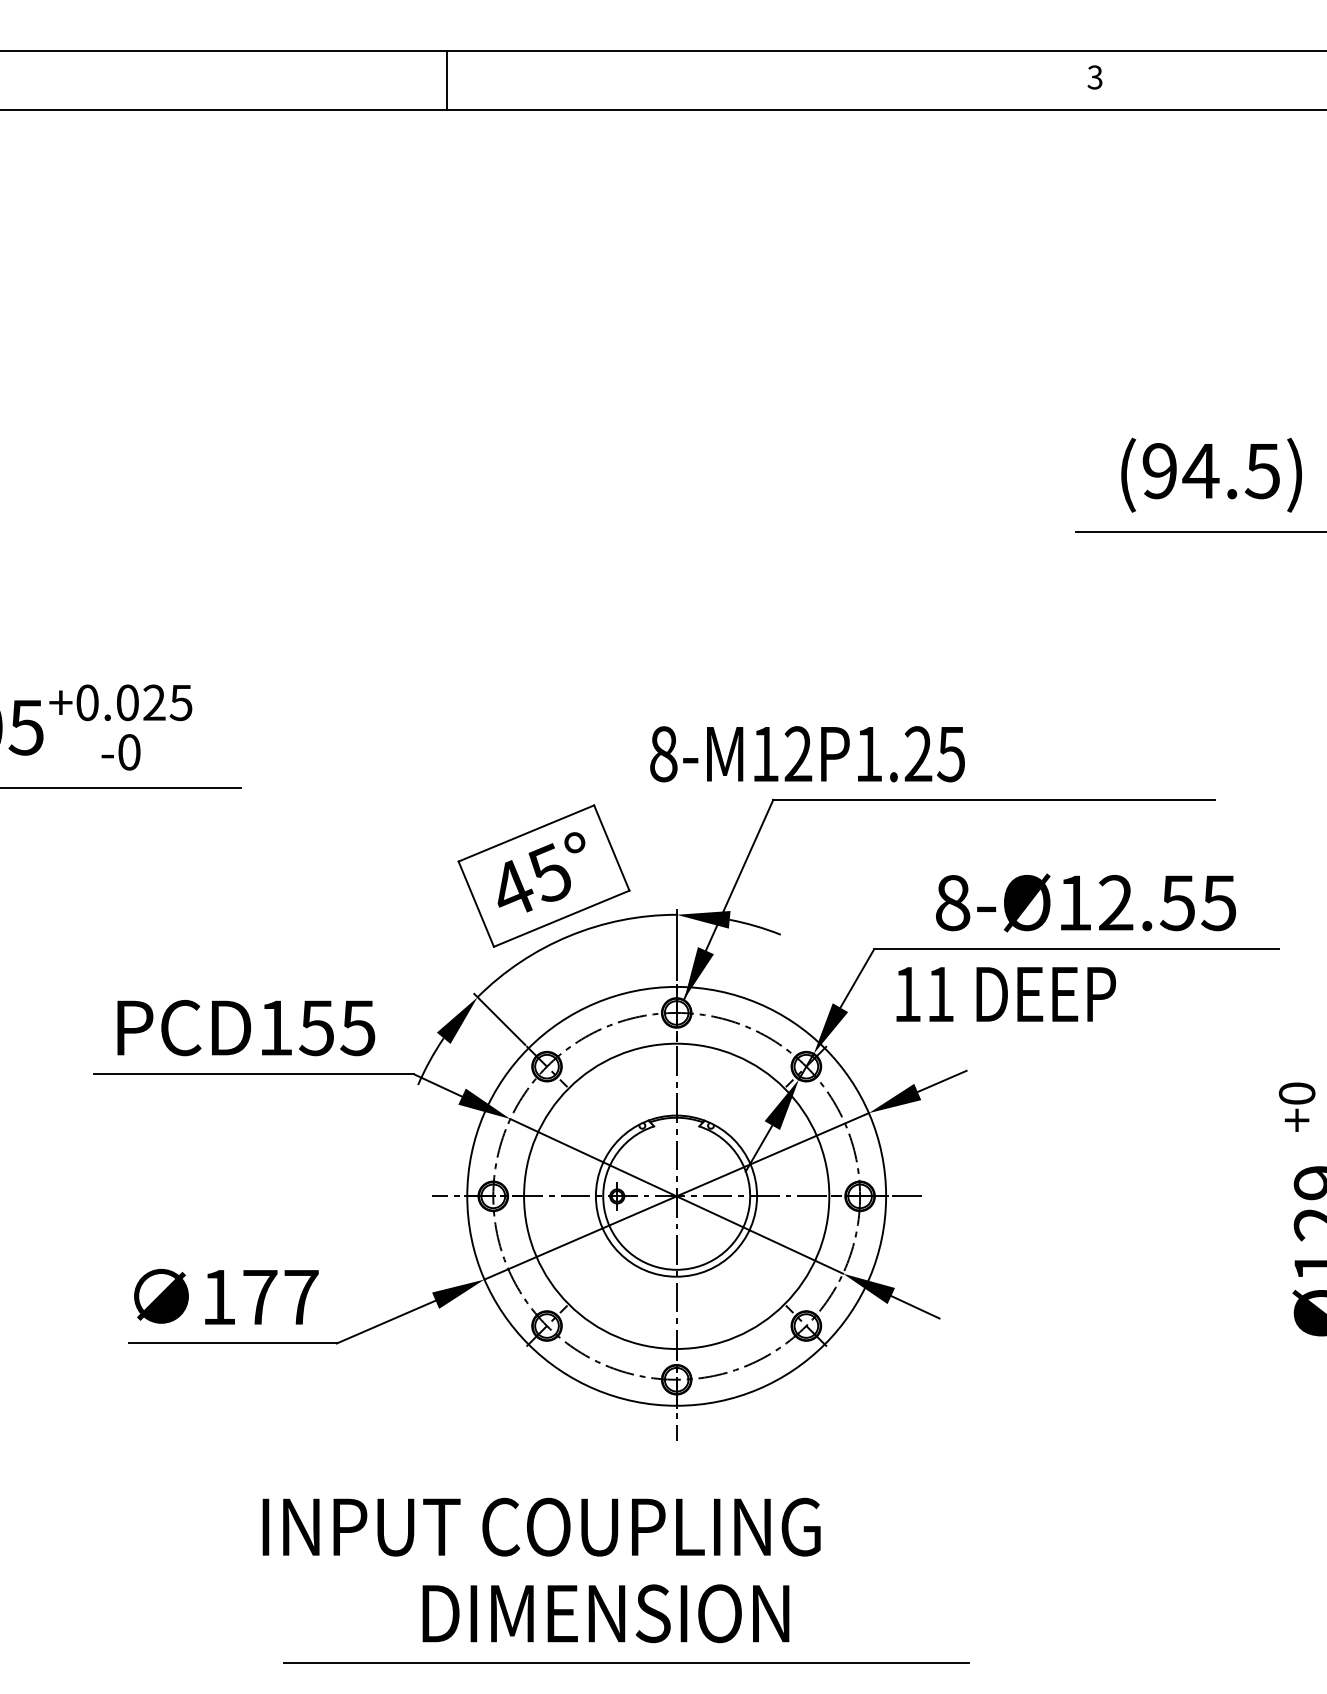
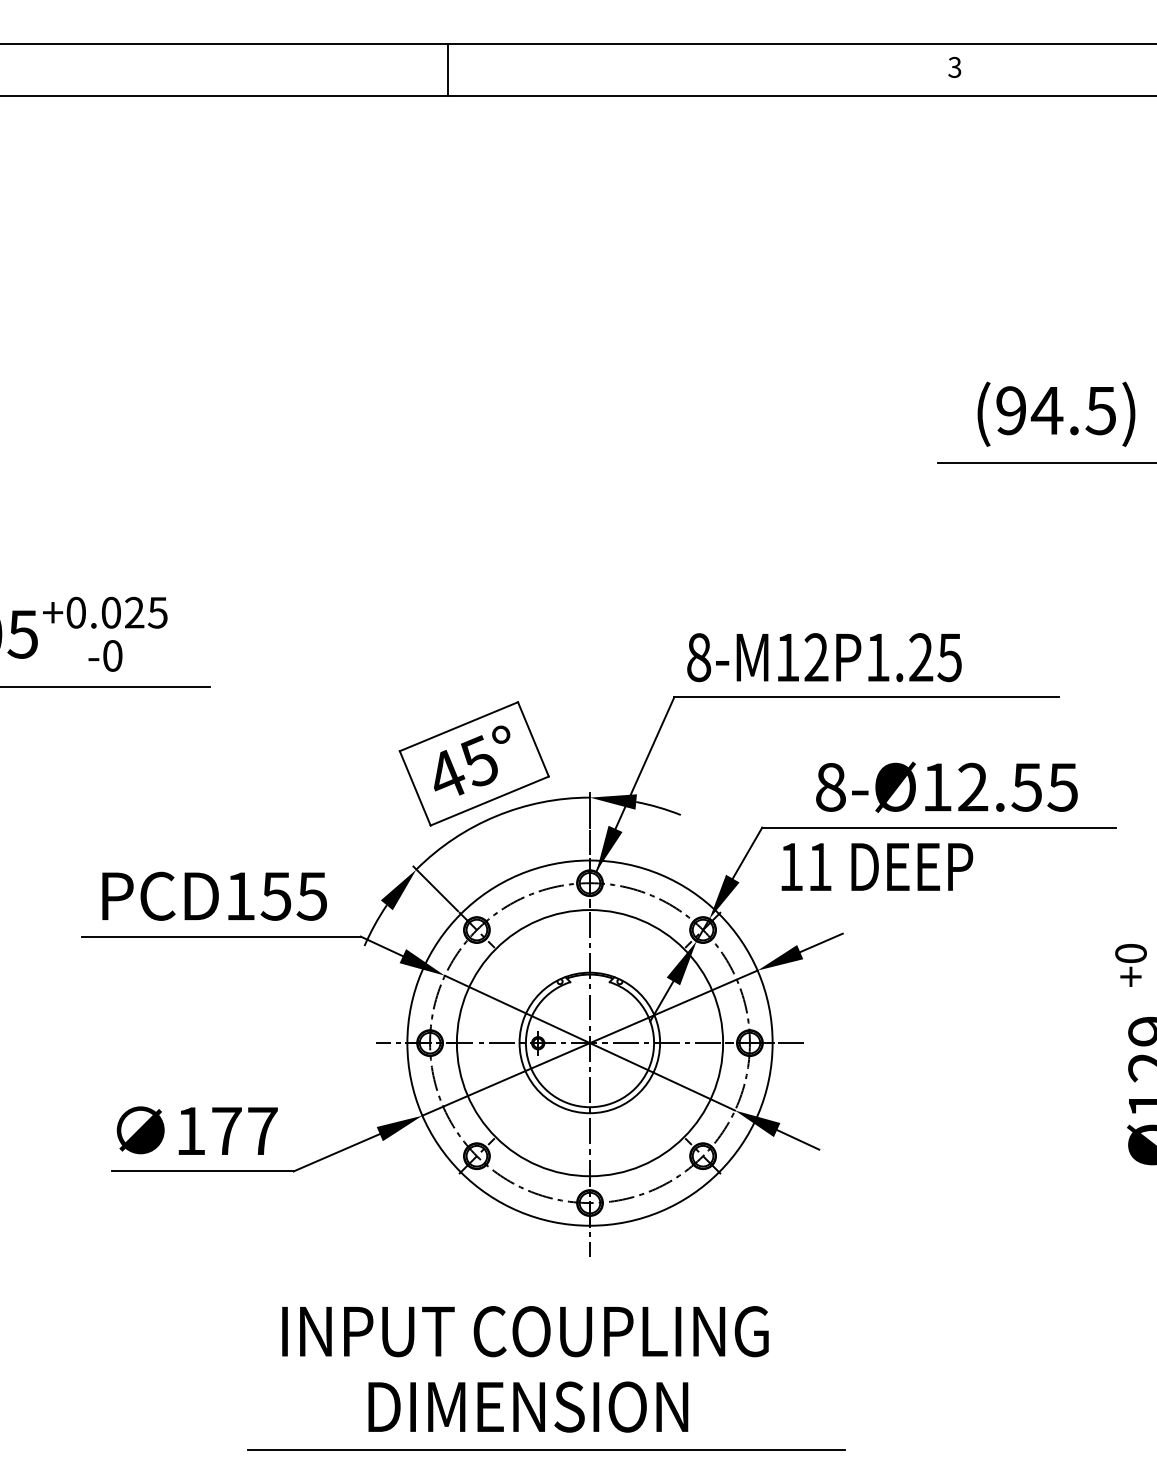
line: (447, 79) -> (447, 69), moved
text: (807, 754) -> (824, 657), moved
text: (541, 1526) -> (525, 1331), moved

